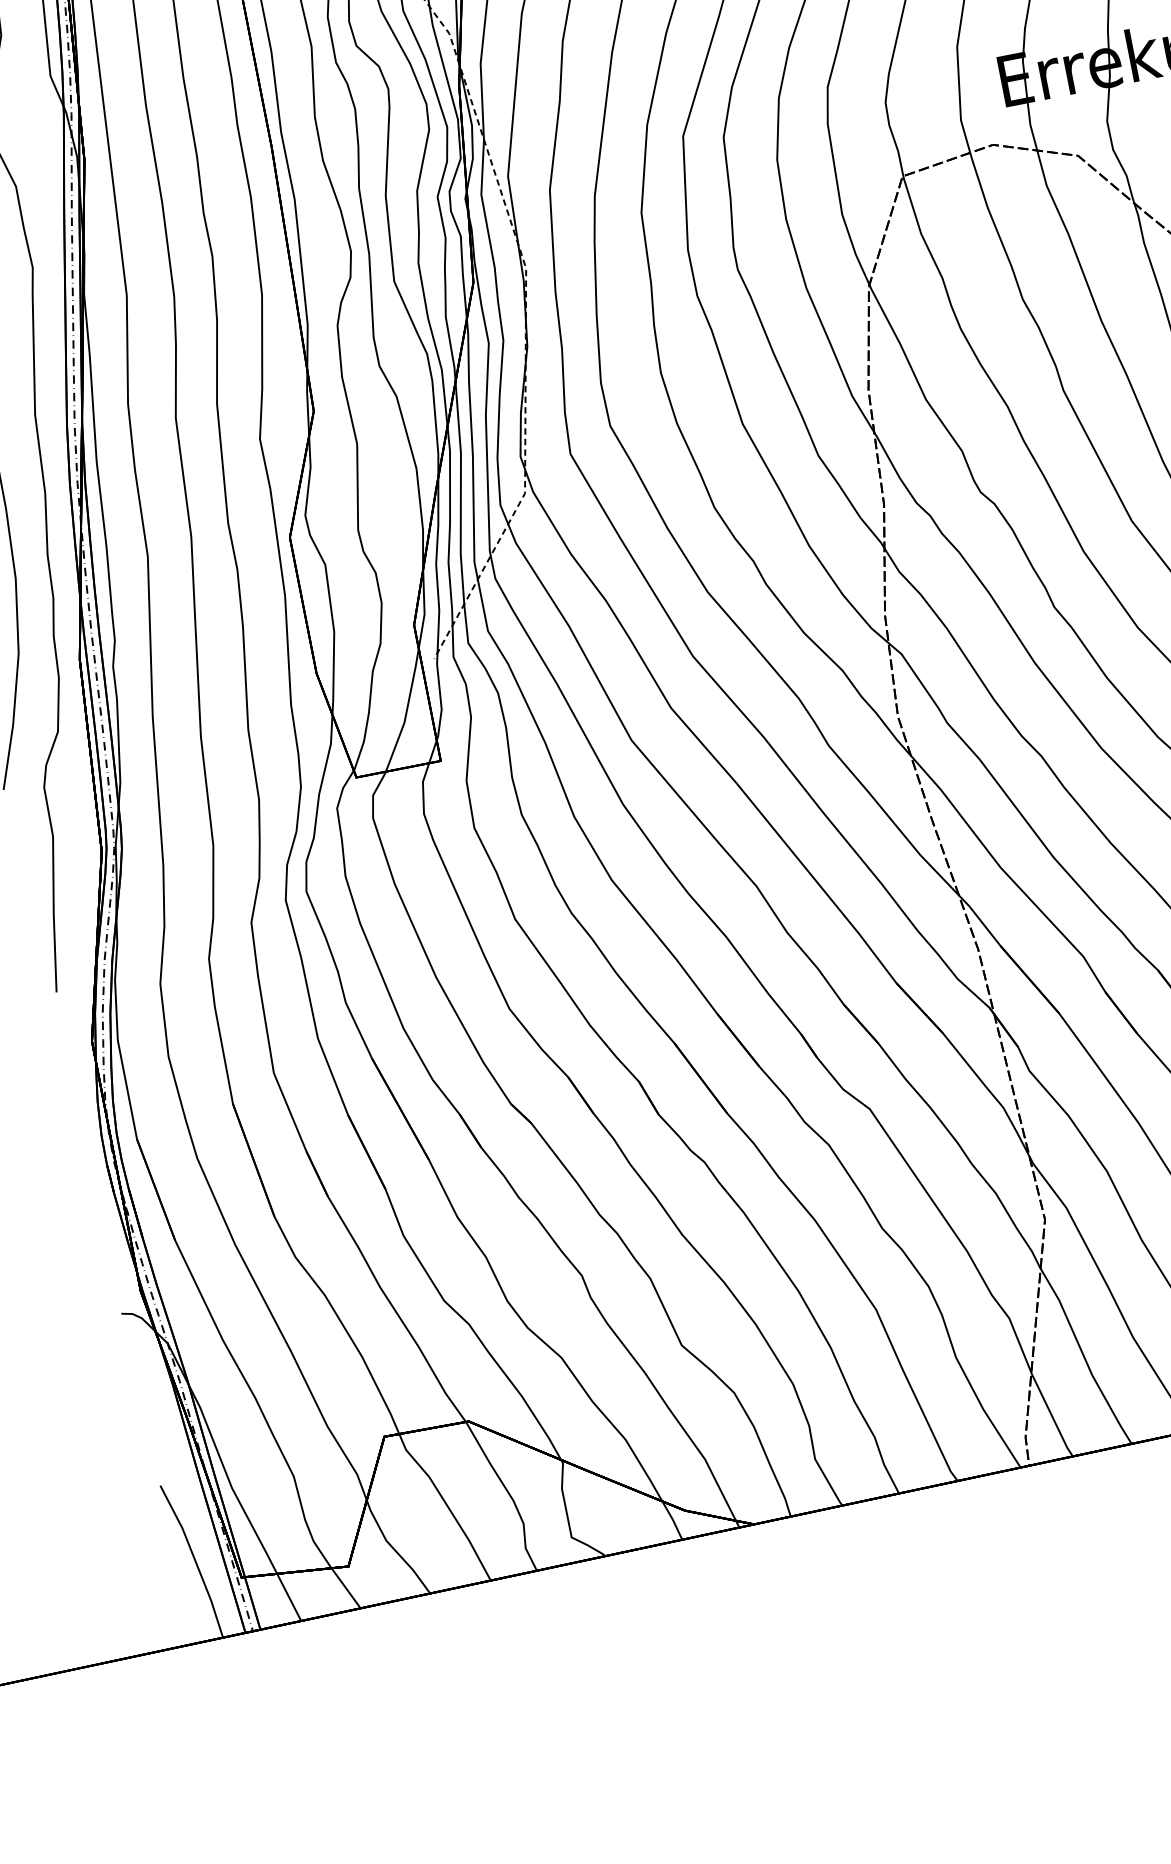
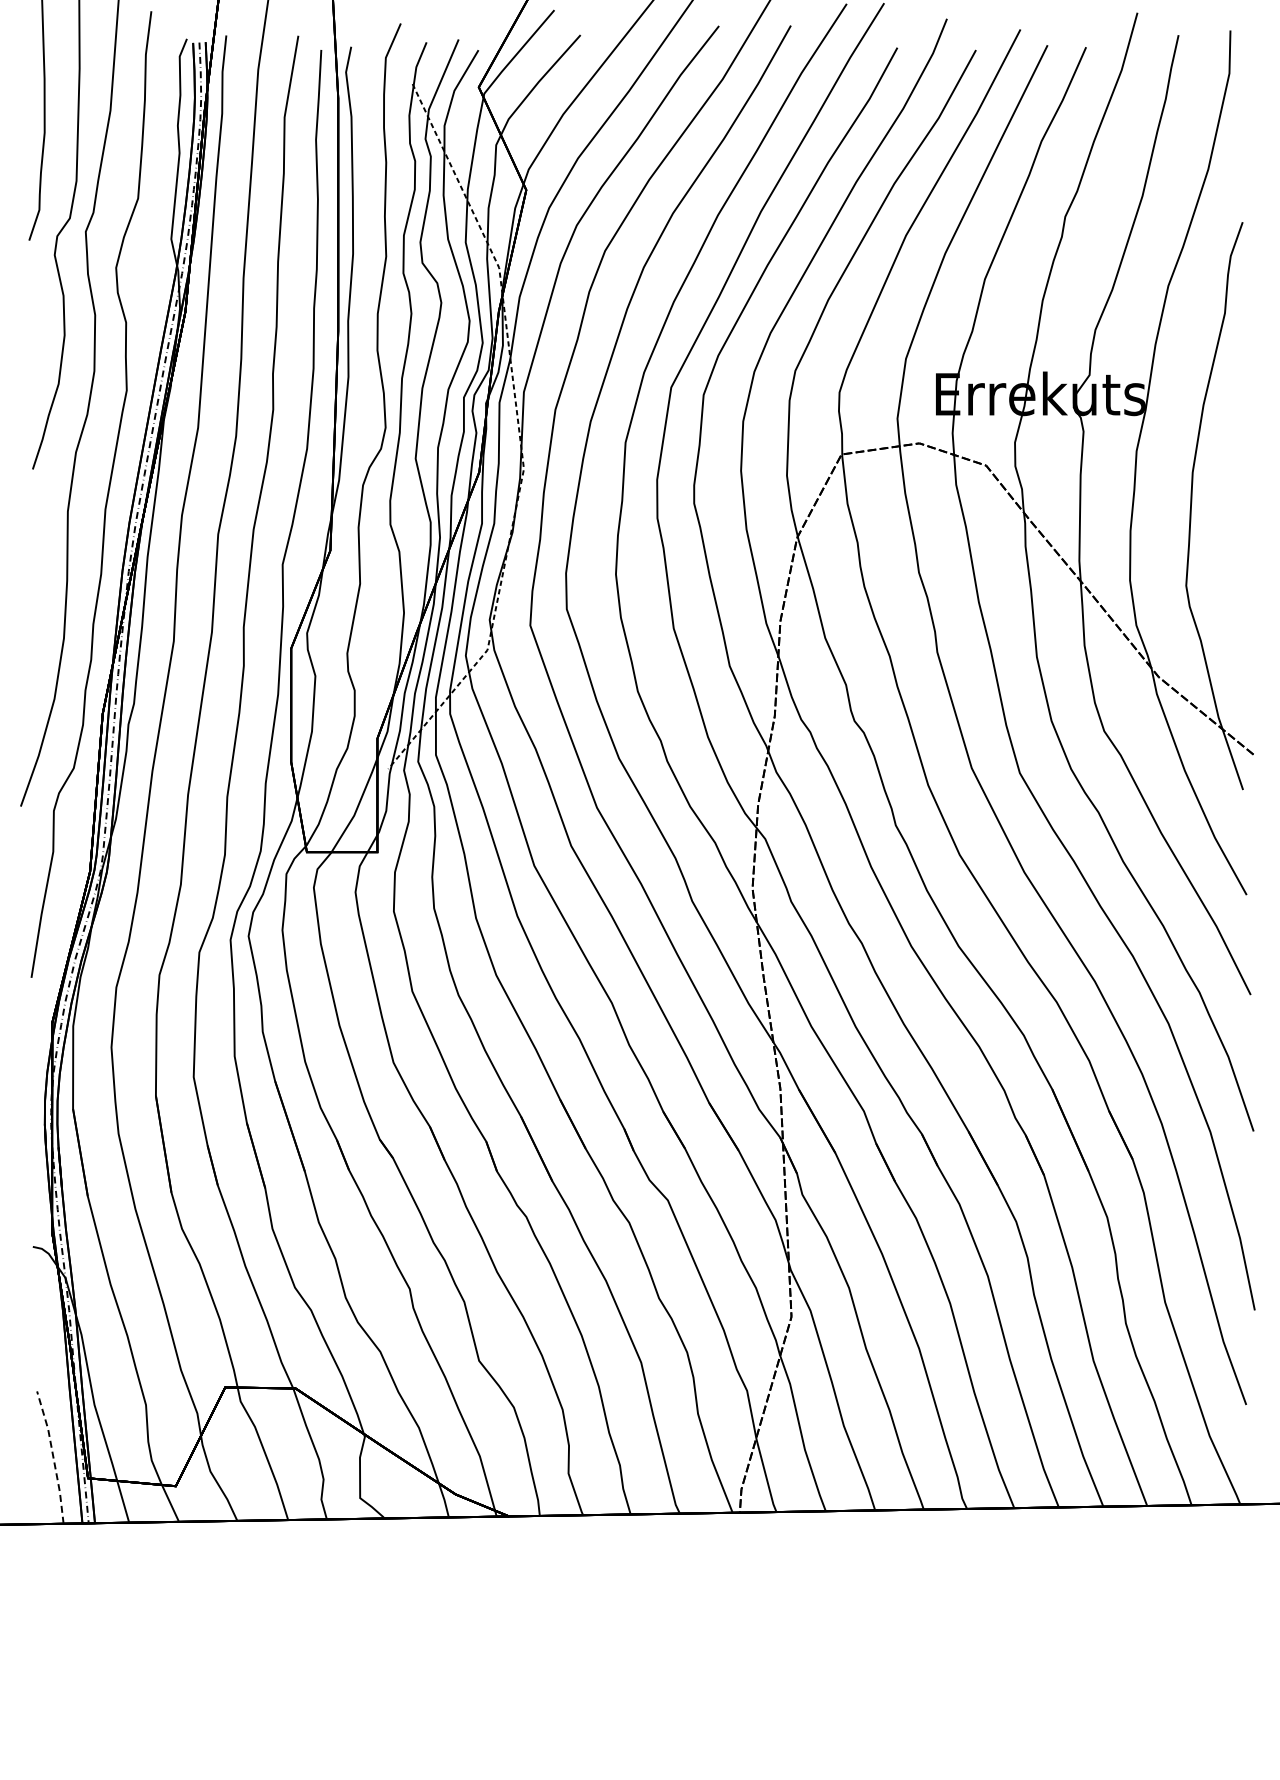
line: (195, 1559) -> (53, 1456), solid -> dashed

